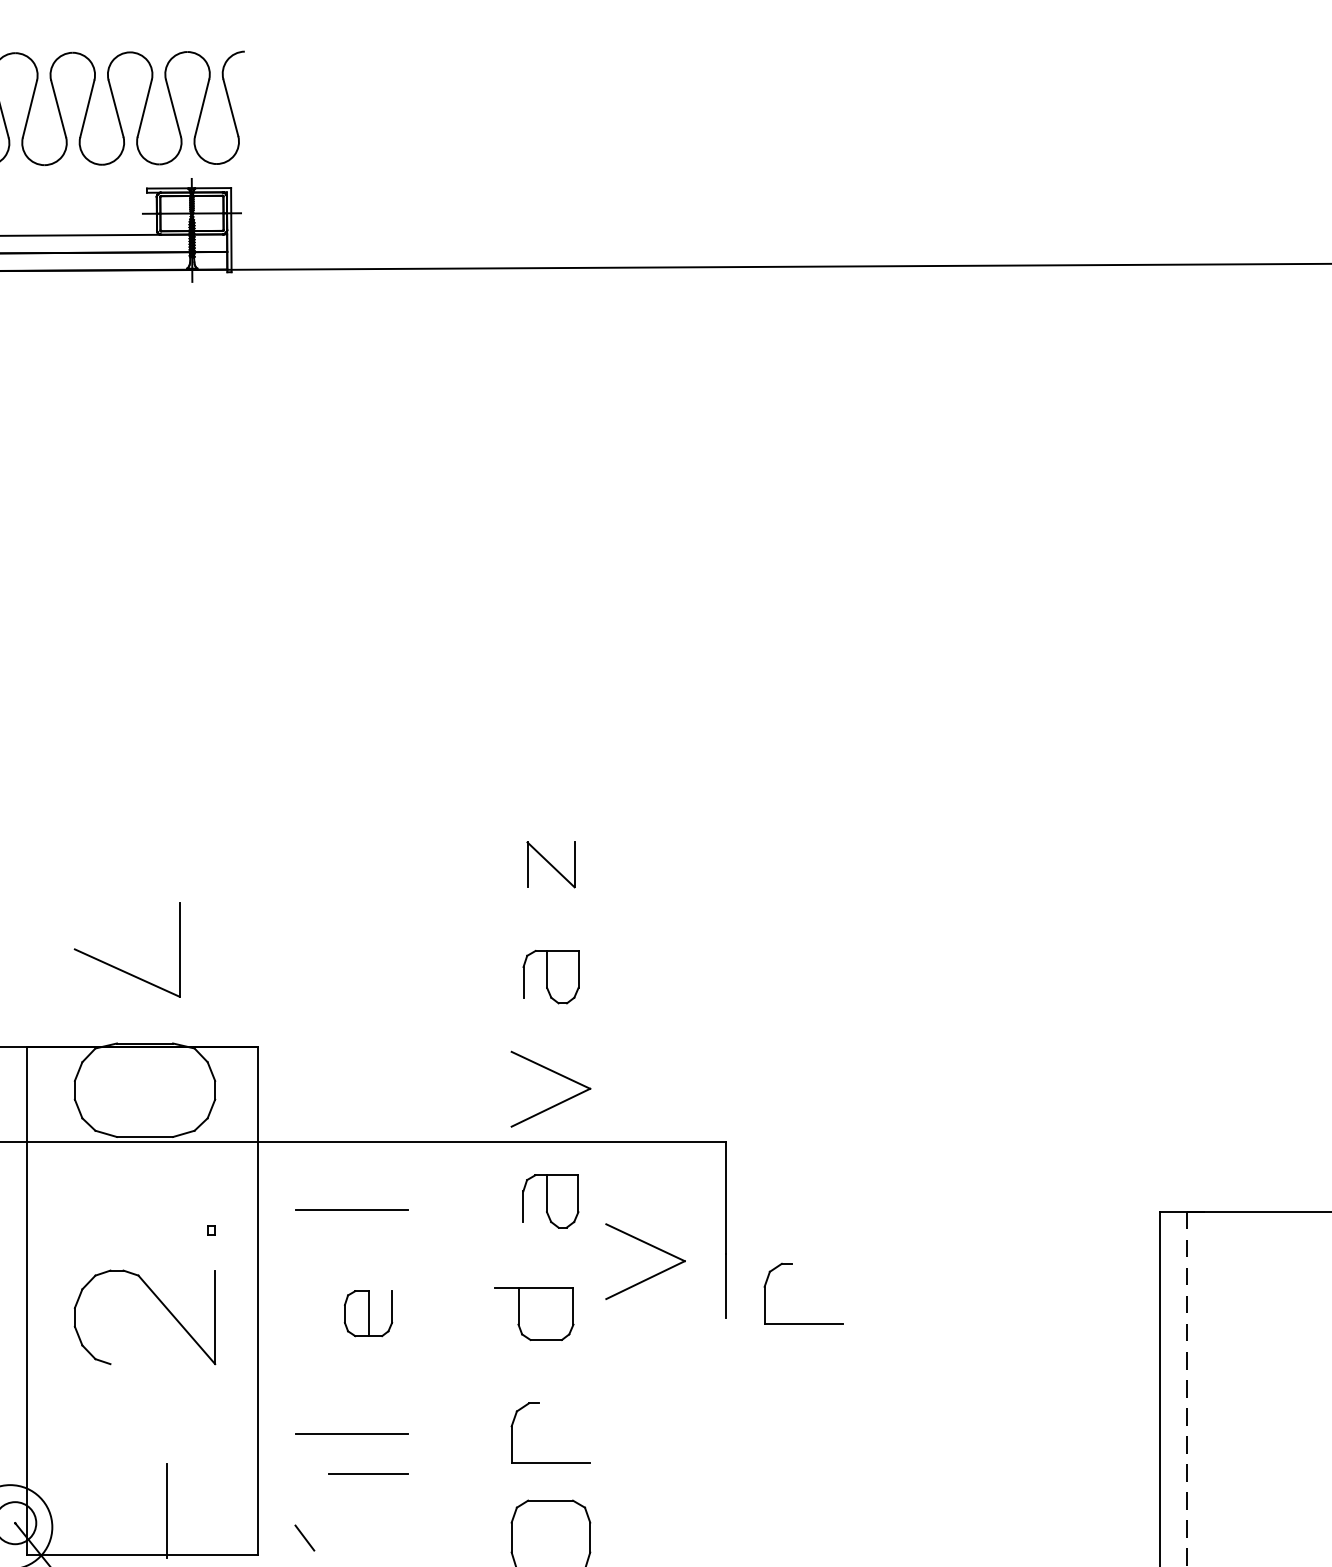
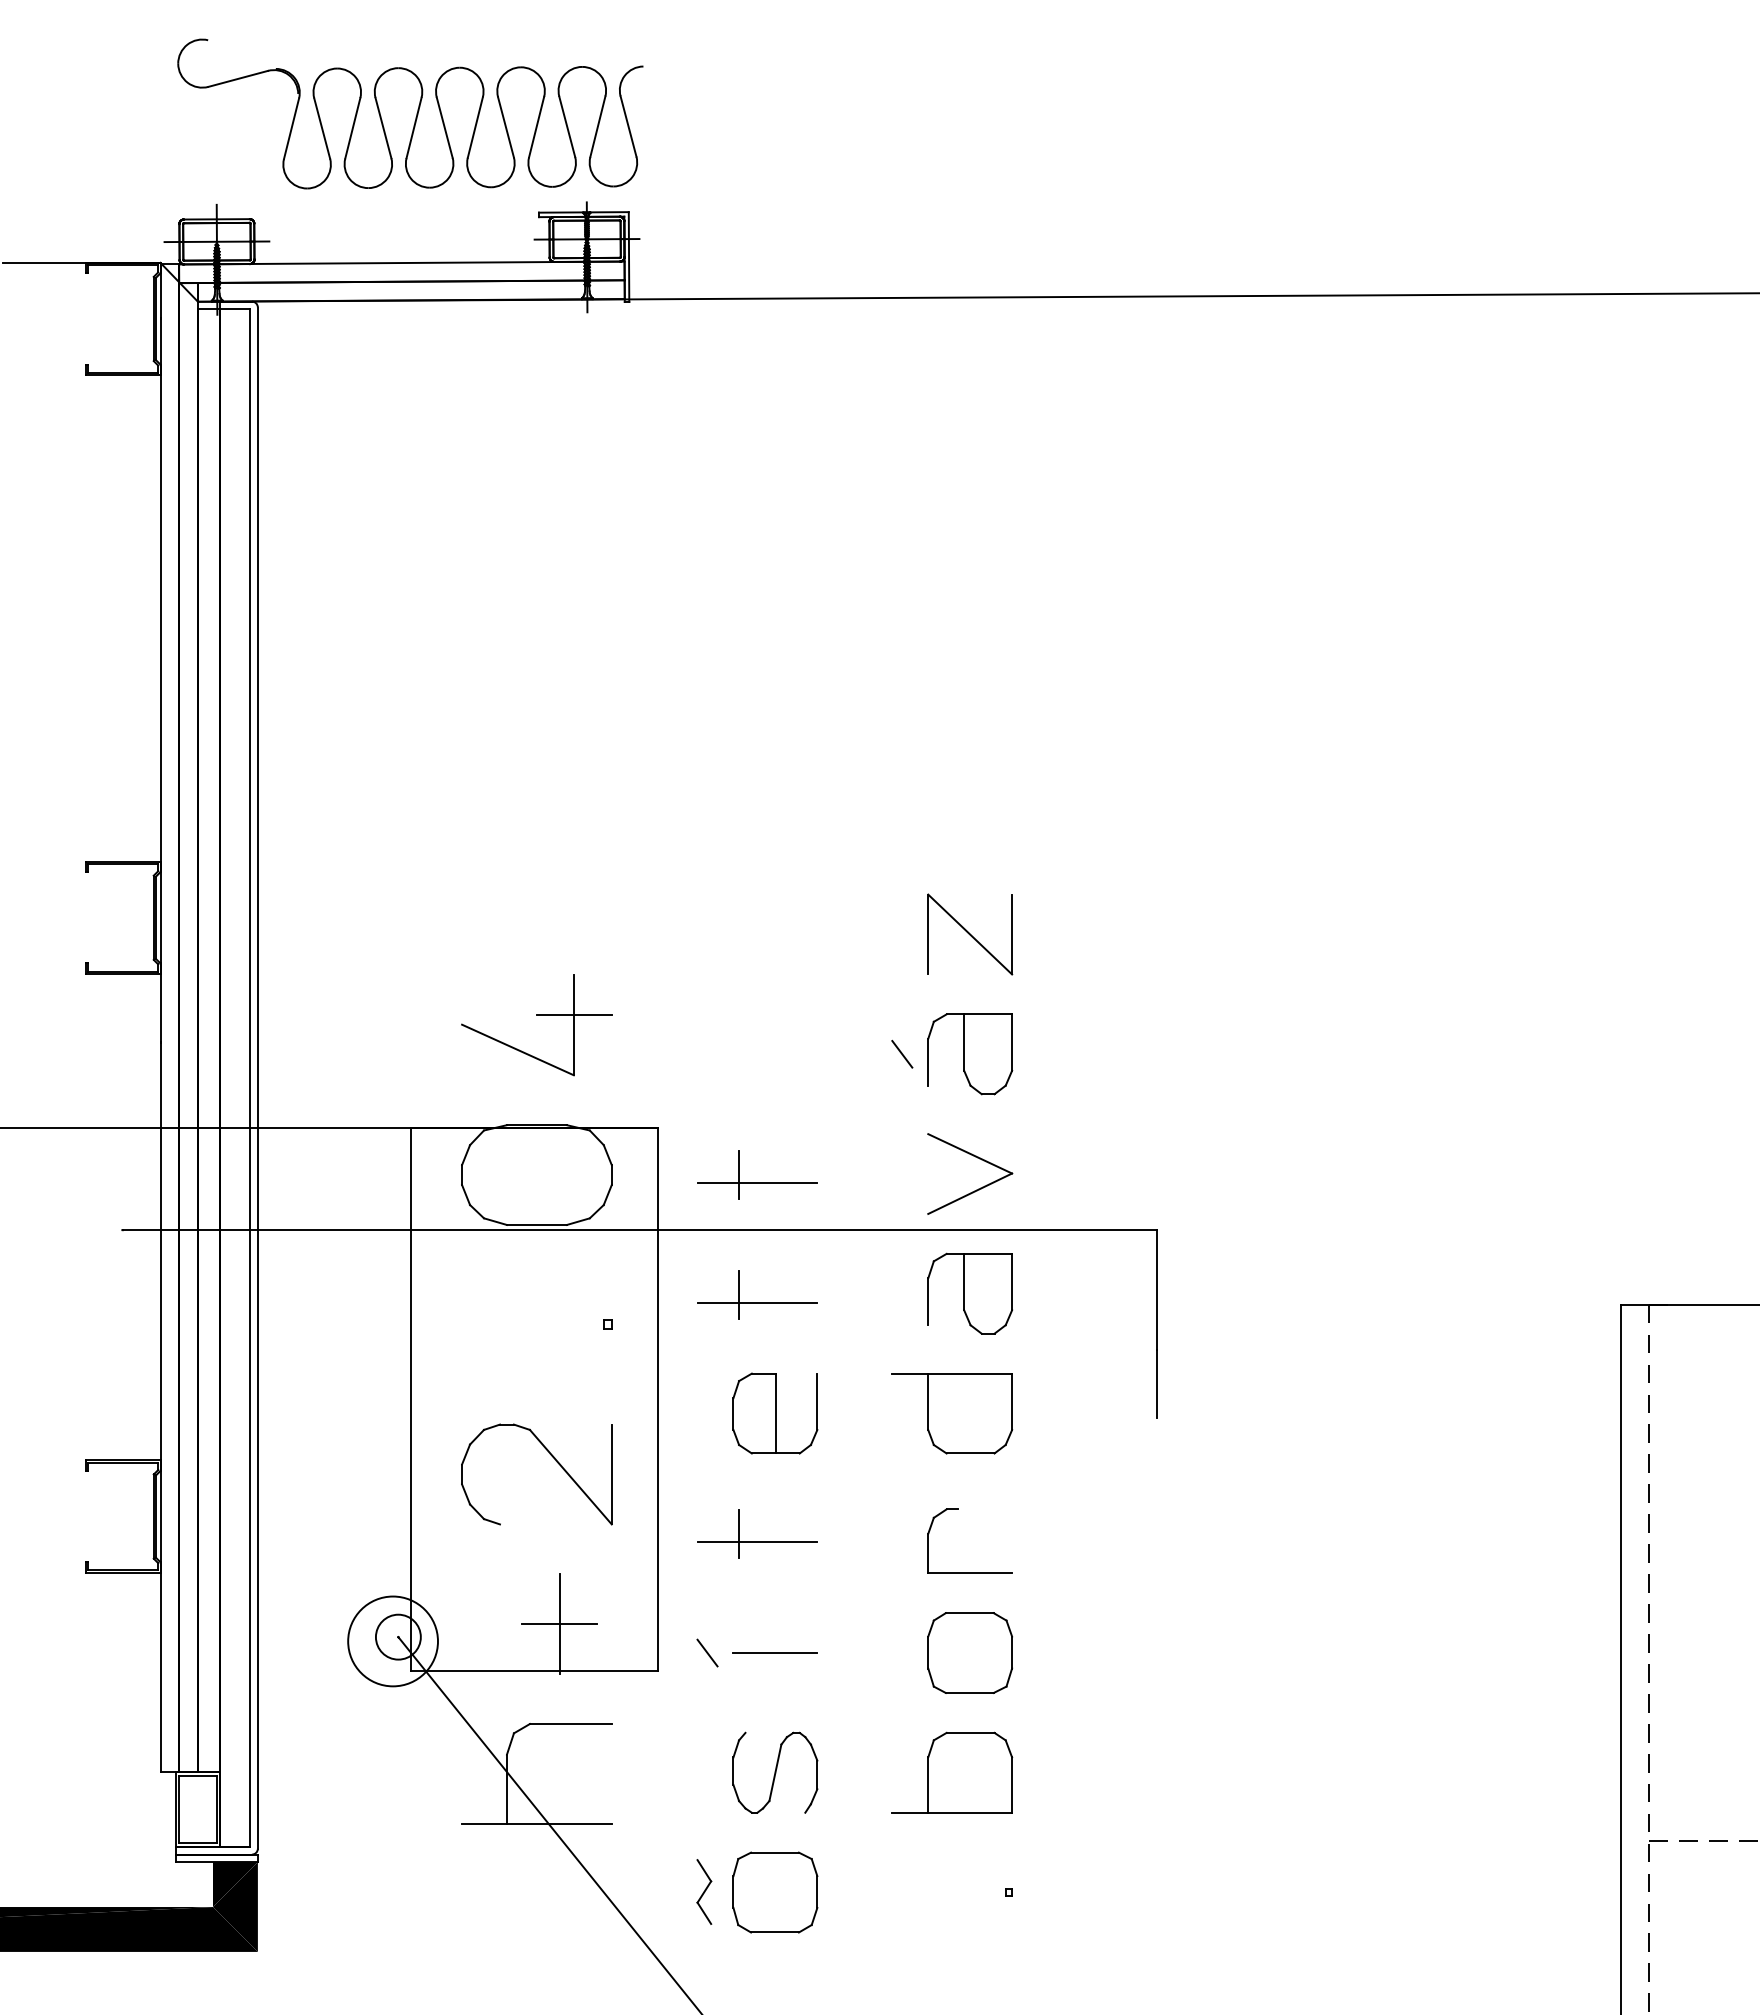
part: (551, 864) -> (970, 934), size x1.67
line: (179, 940) -> (573, 1015), added
line: (487, 977) -> (902, 1054), added
part: (551, 977) -> (970, 1054), size x1.43
part: (351, 1097) -> (757, 1182), added
part: (550, 1201) -> (969, 1293), size x1.43
line: (334, 1202) -> (739, 1294), added
part: (652, 1247) -> (1078, 1342), removed
part: (163, 1306) -> (556, 1462), moved
part: (368, 1313) -> (775, 1413), size x1.67
part: (534, 1313) -> (952, 1413), size x1.43
part: (803, 1322) -> (1239, 1423), removed
line: (334, 1426) -> (739, 1534), added
line: (367, 1473) -> (774, 1652), moved
line: (165, 1510) -> (558, 1623), added

